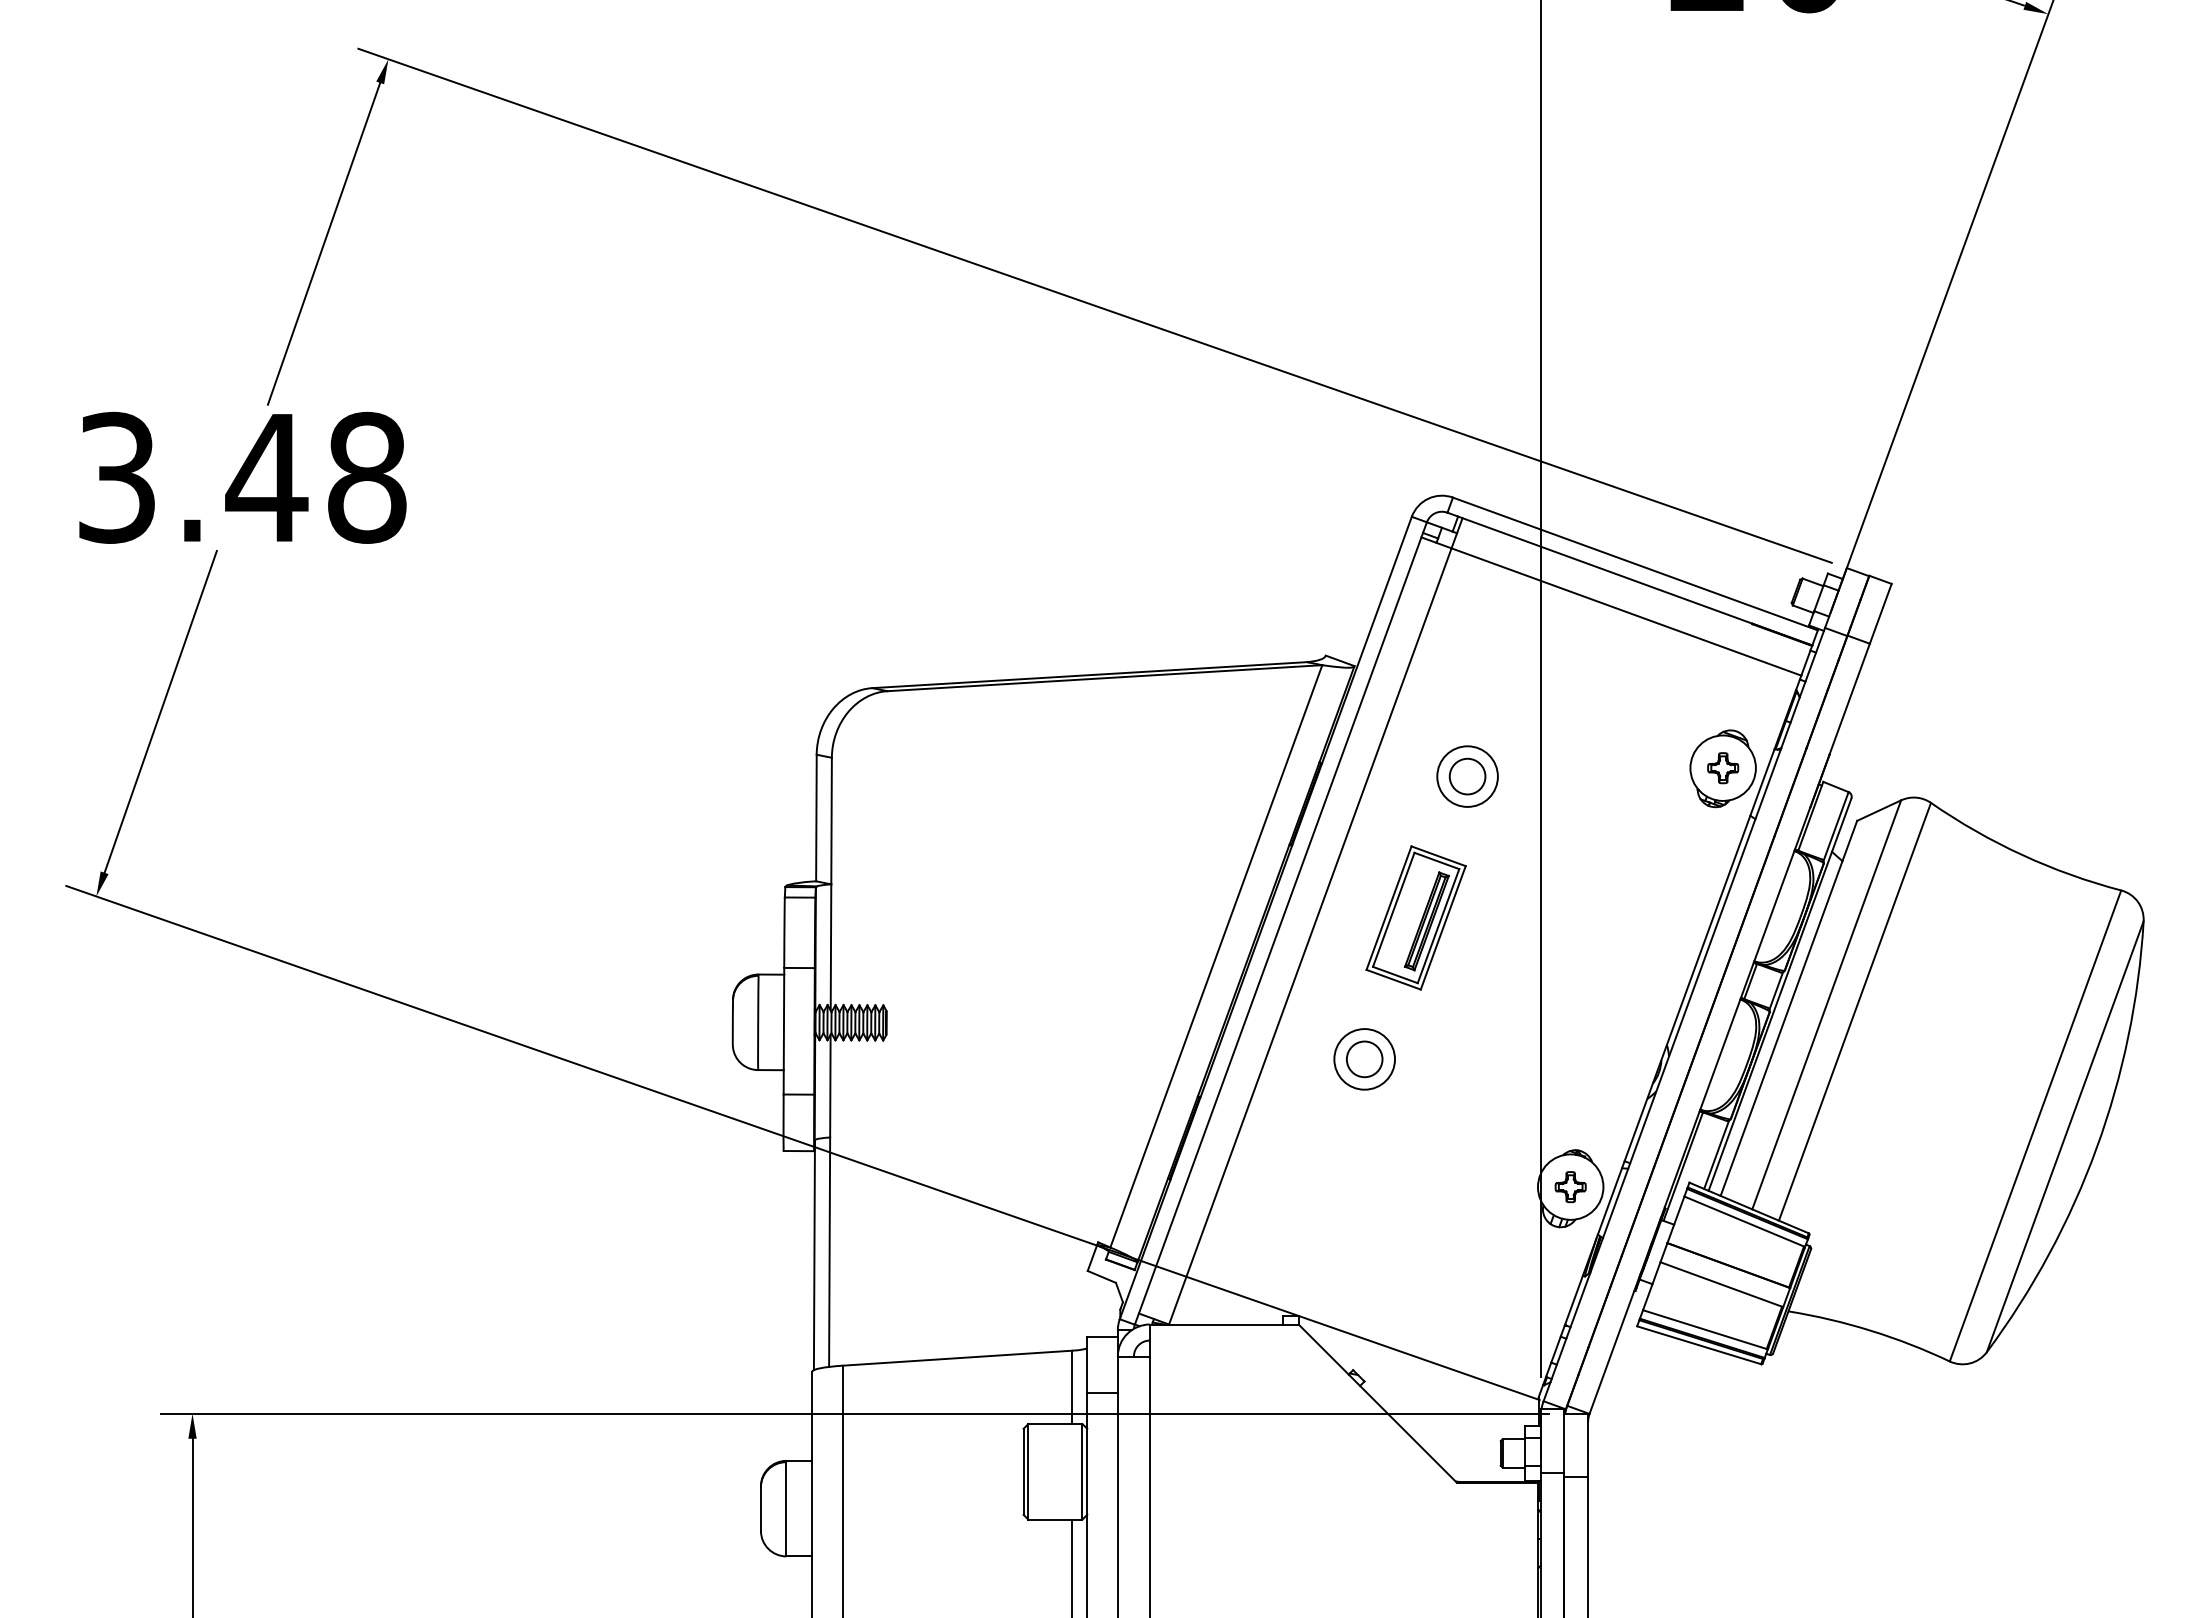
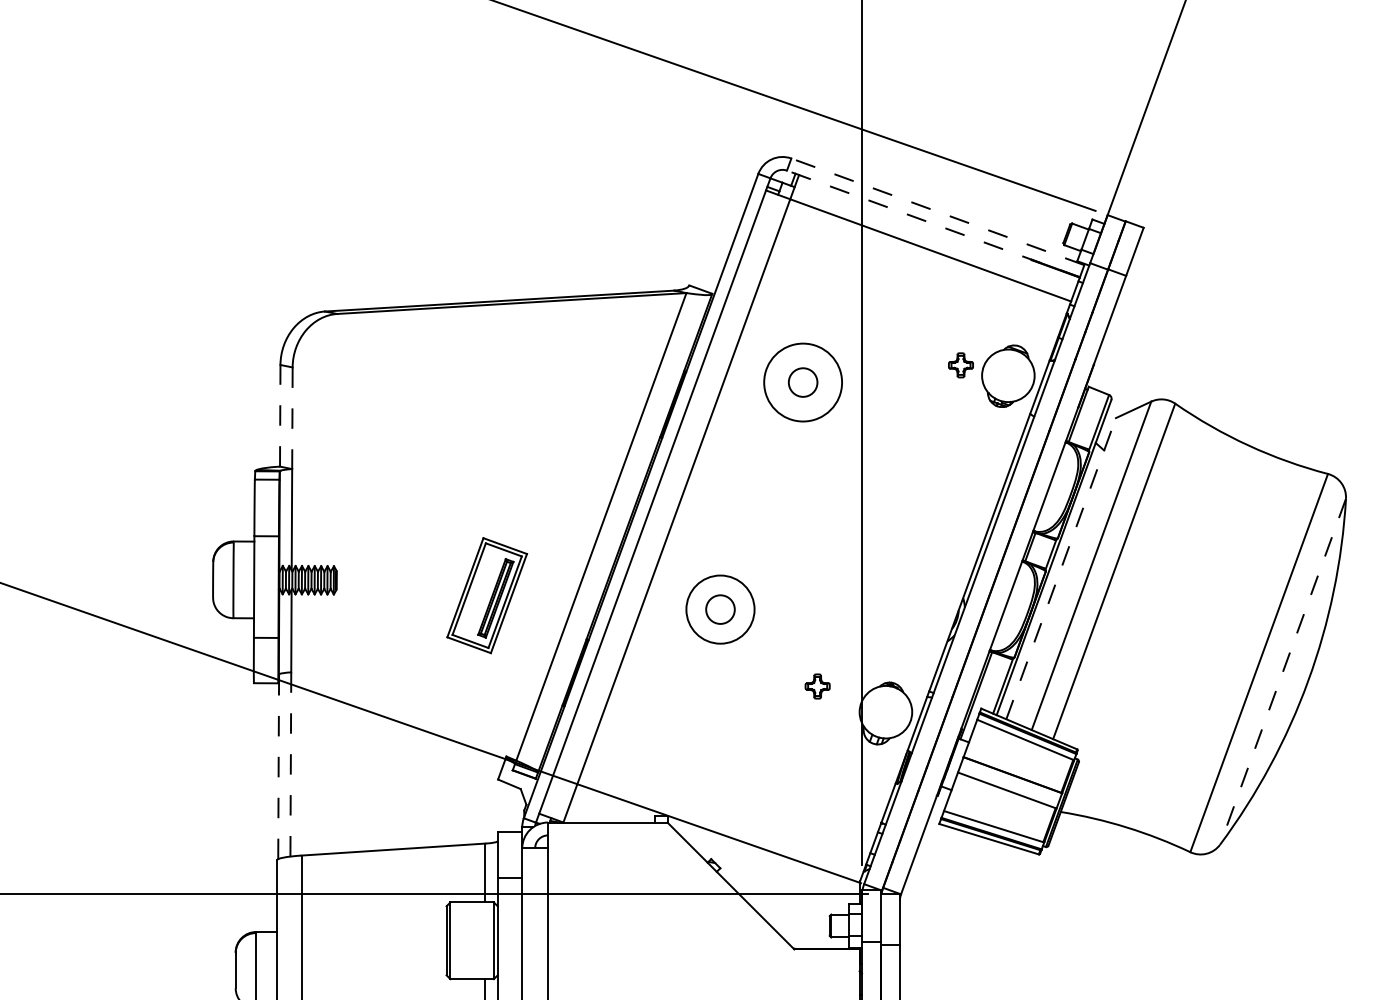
line: (1634, 563) -> (937, 211), solid -> dashed
line: (1629, 578) -> (933, 223), solid -> dashed
part: (1723, 768) -> (961, 365), moved
circle: (1467, 776) -> (803, 382), size x1.6
line: (816, 817) -> (280, 415), solid -> dashed
line: (831, 821) -> (292, 418), solid -> dashed
part: (1415, 917) -> (486, 595), moved
line: (1788, 1008) -> (1060, 568), solid -> dashed
circle: (1364, 1059) -> (720, 609), size x1.4
line: (2065, 1137) -> (1283, 672), solid -> dashed
part: (1570, 1187) -> (817, 686), moved
line: (829, 1252) -> (290, 764), solid -> dashed
line: (814, 1254) -> (278, 766), solid -> dashed

